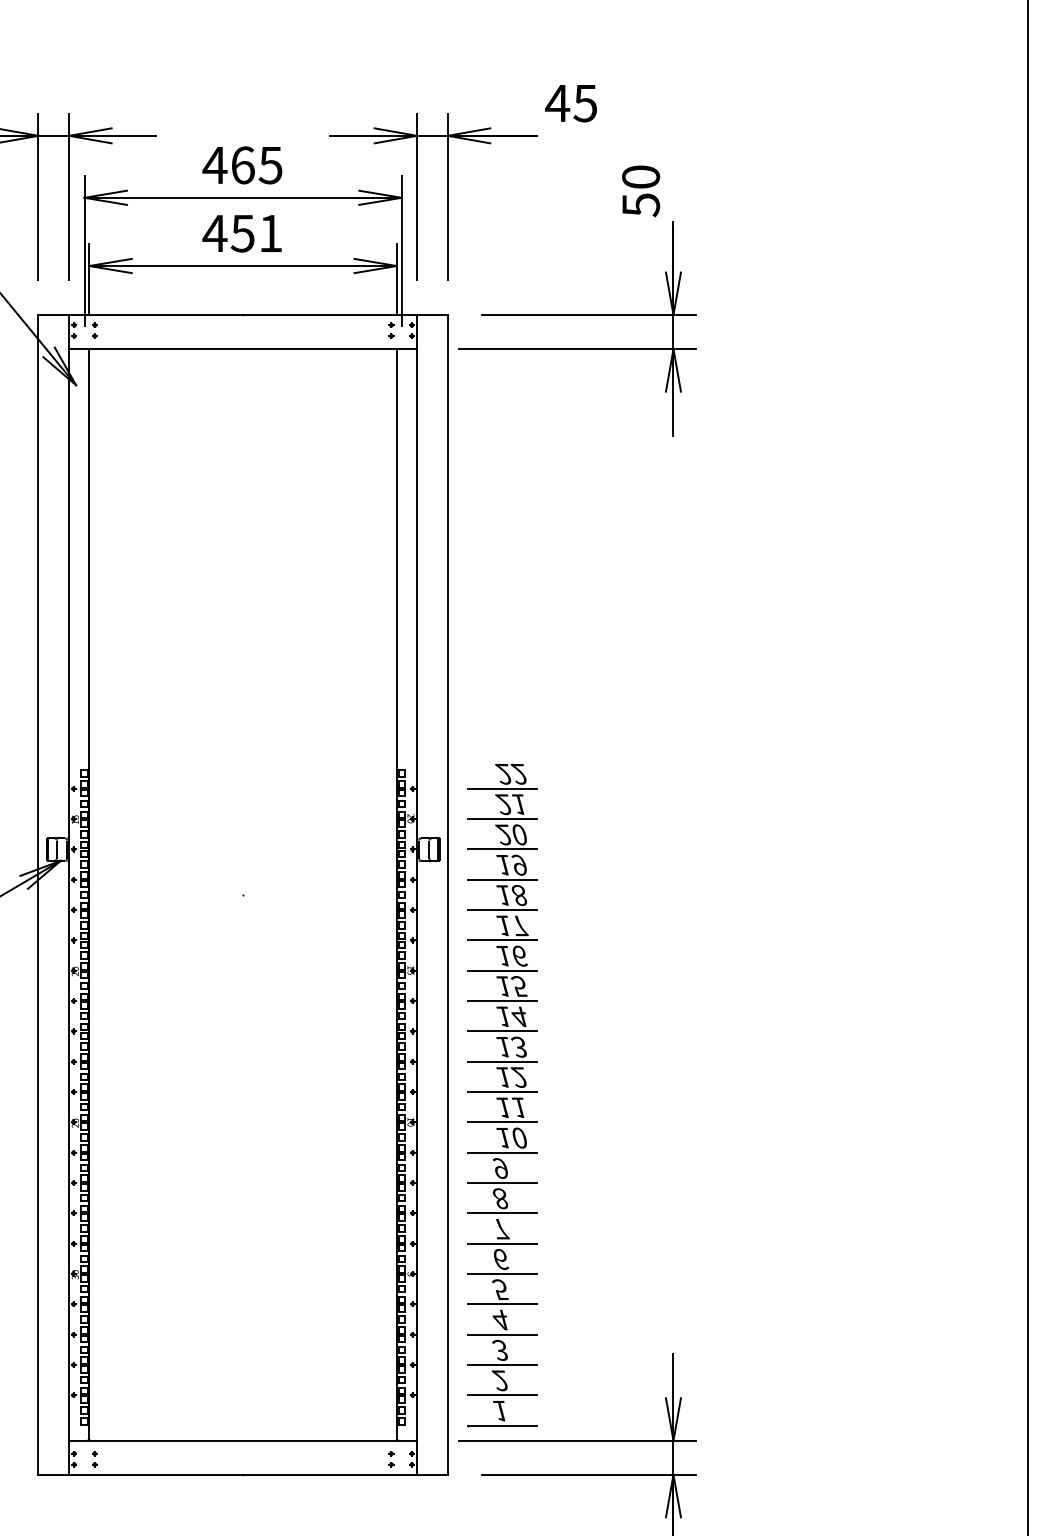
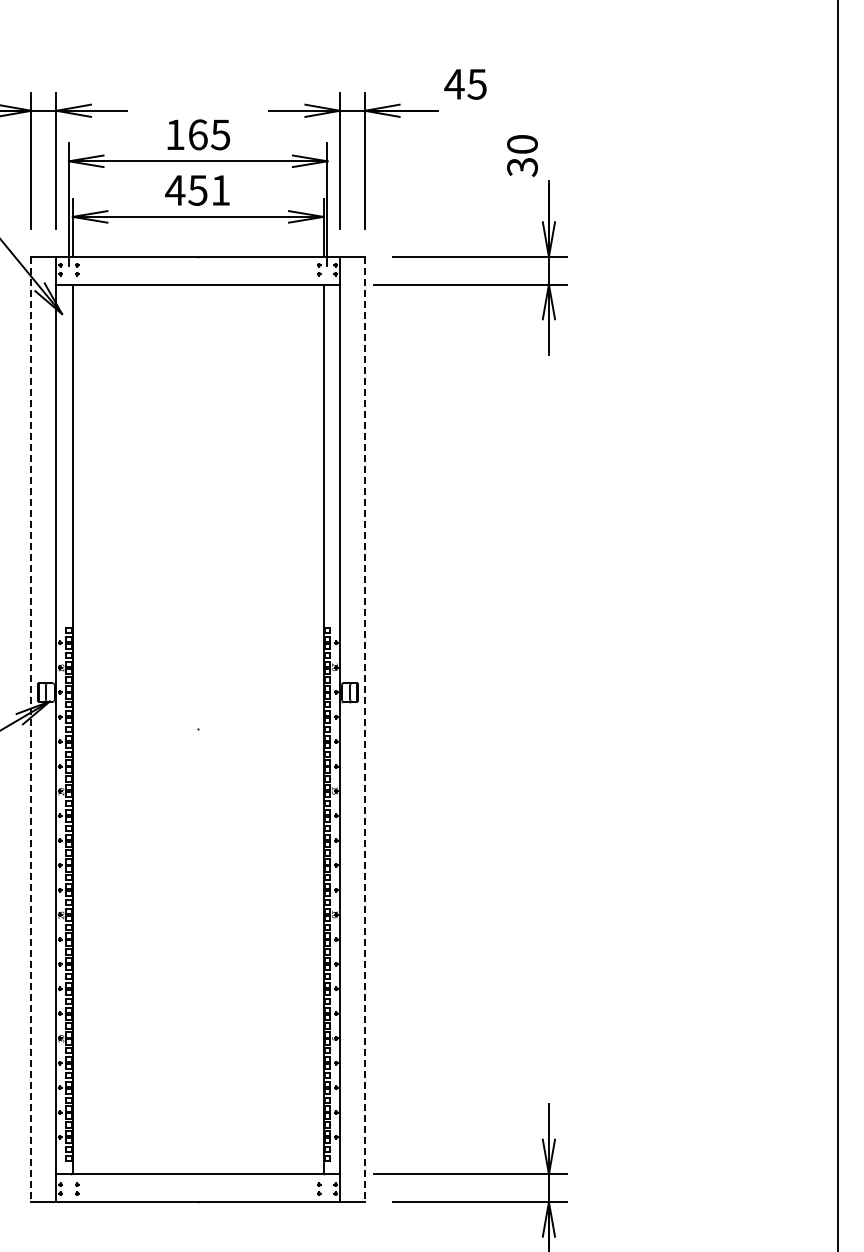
text: (215, 164) -> (175, 134), 465 -> 165
text: (641, 205) -> (522, 167), 50 -> 30
line: (38, 894) -> (31, 729), solid -> dashed
line: (448, 894) -> (365, 729), solid -> dashed
part: (502, 1094) -> (409, 892), removed

